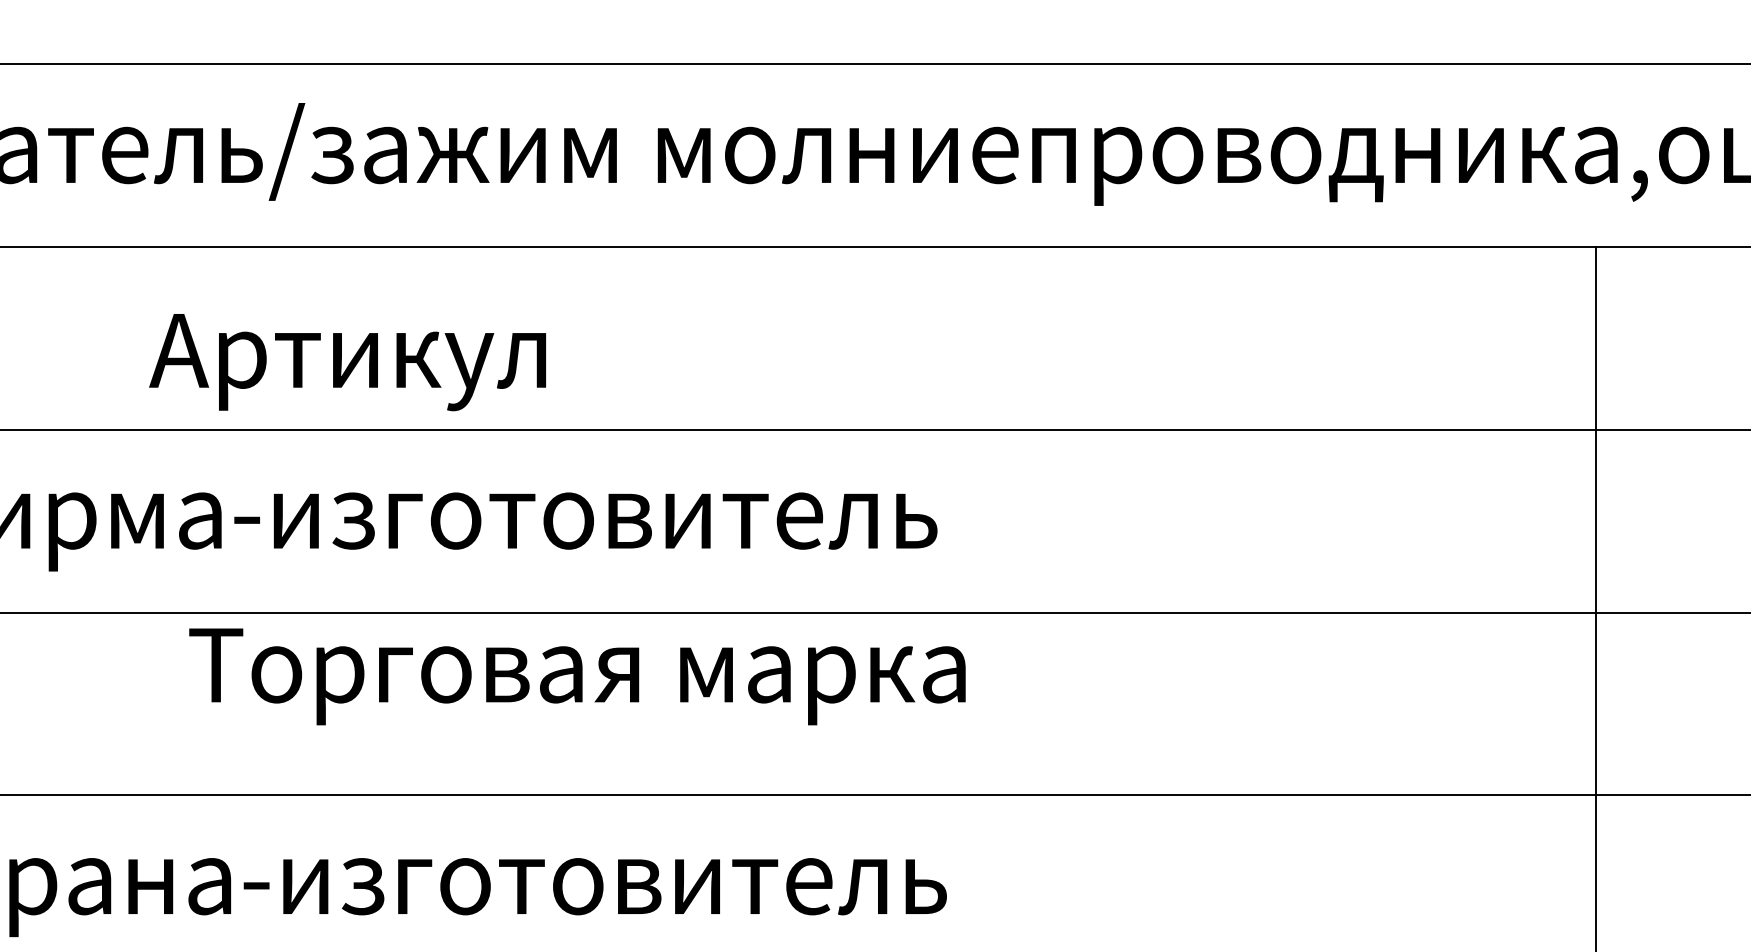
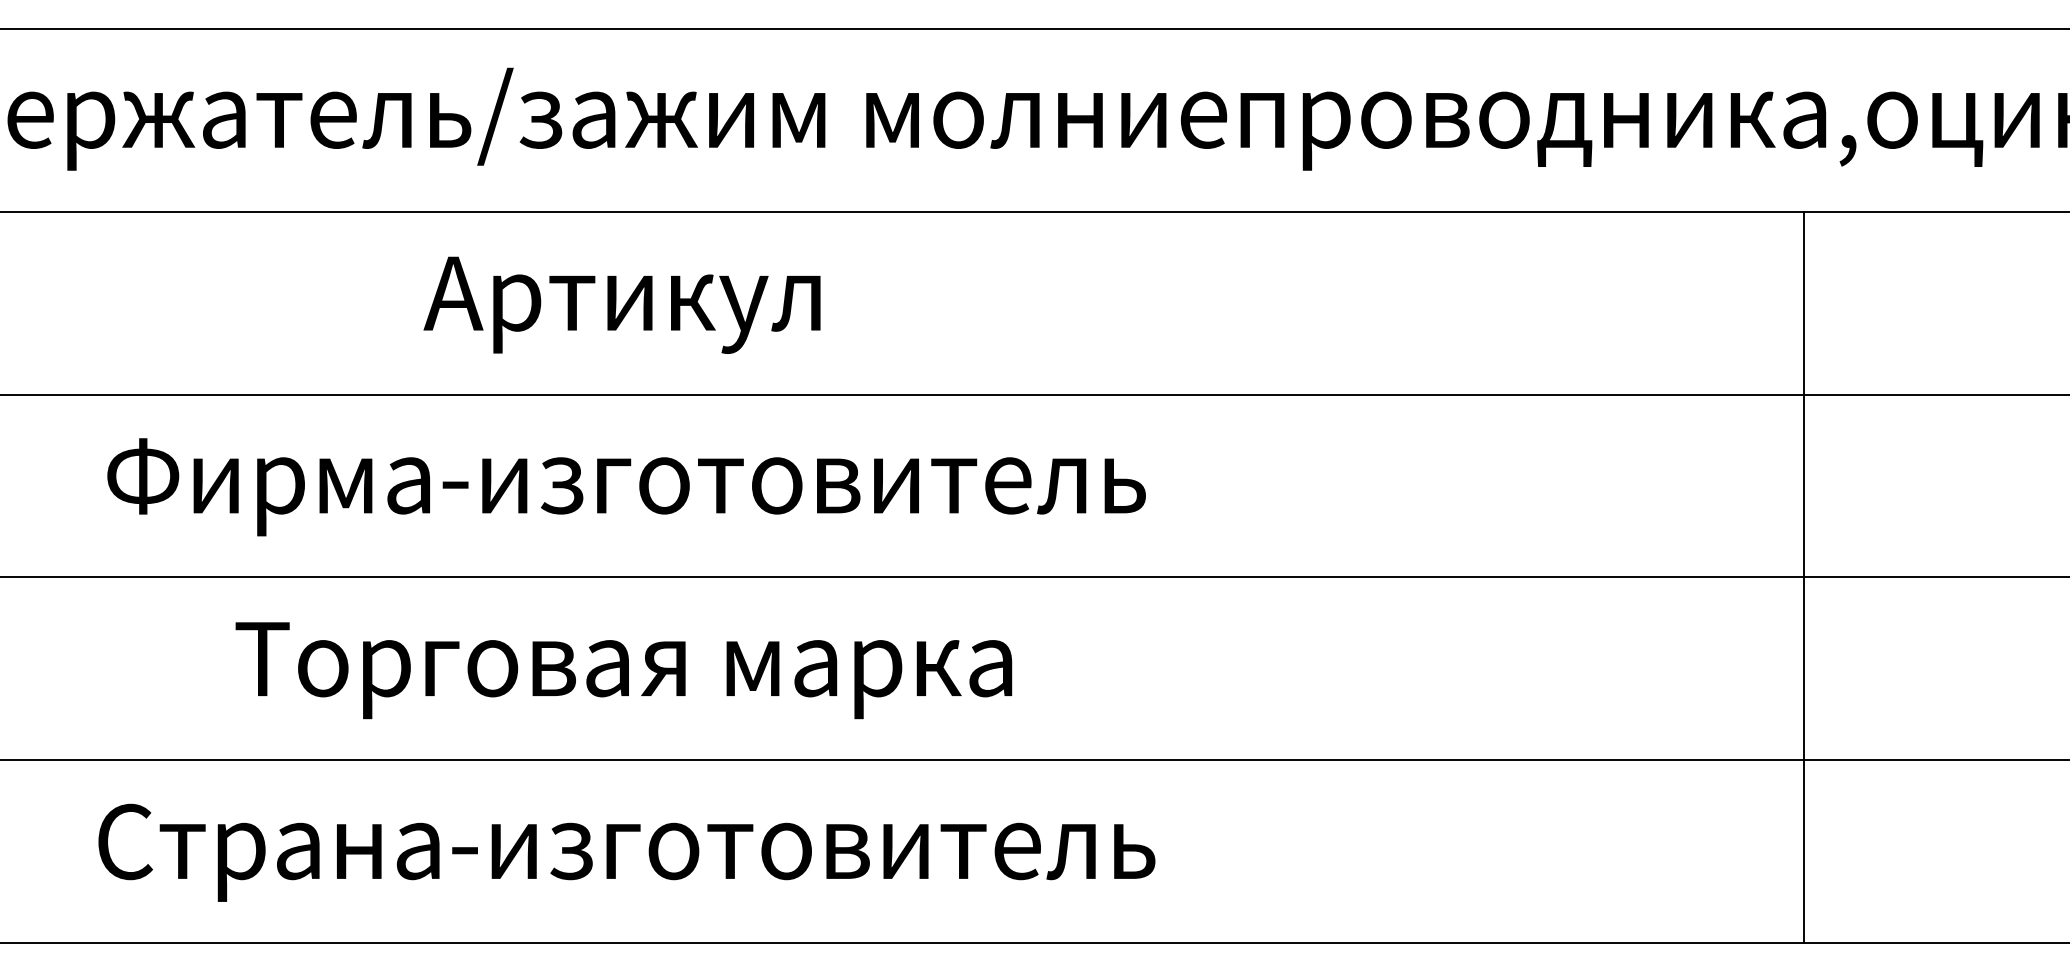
text: (347, 361) -> (621, 304), moved
text: (577, 676) -> (623, 670), moved

